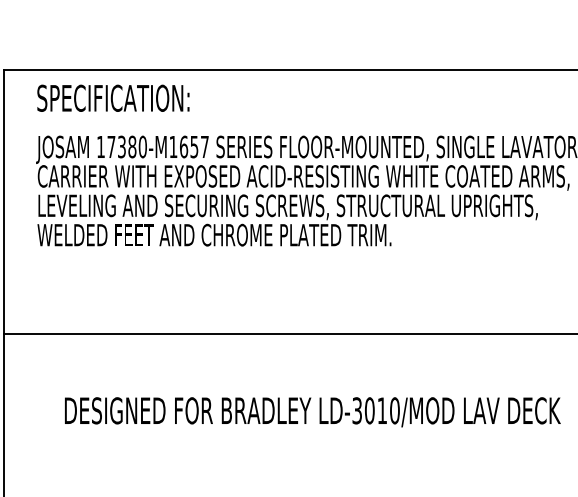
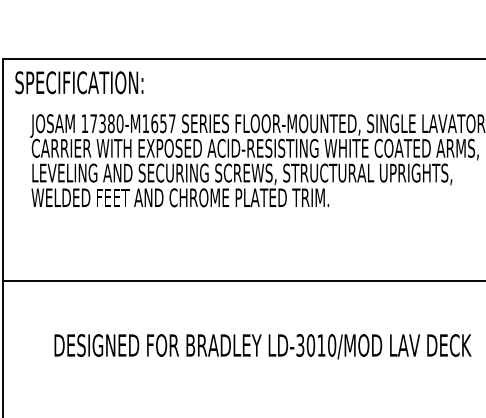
text: (113, 97) -> (79, 82), moved

